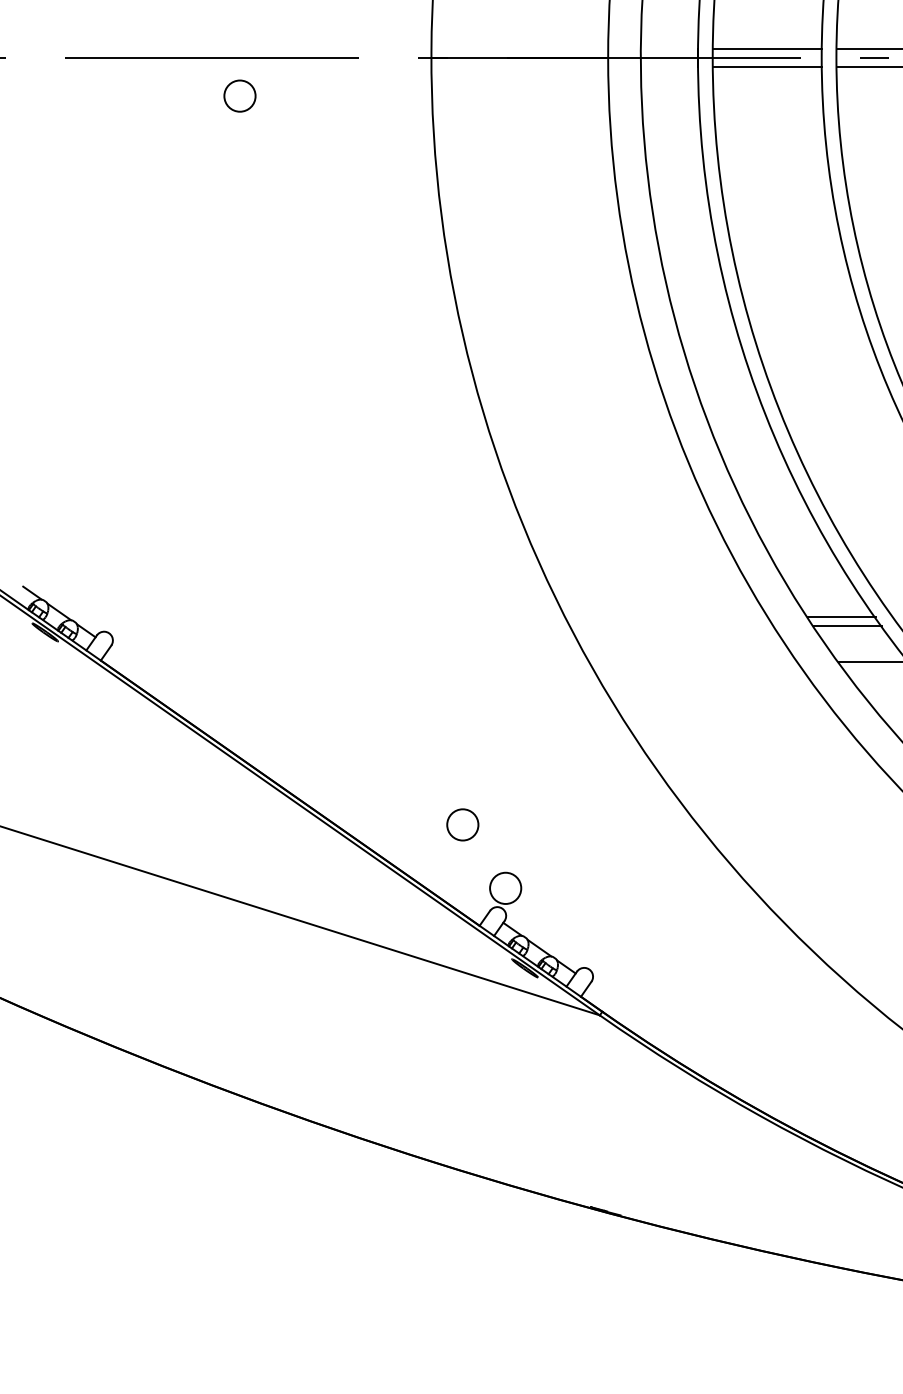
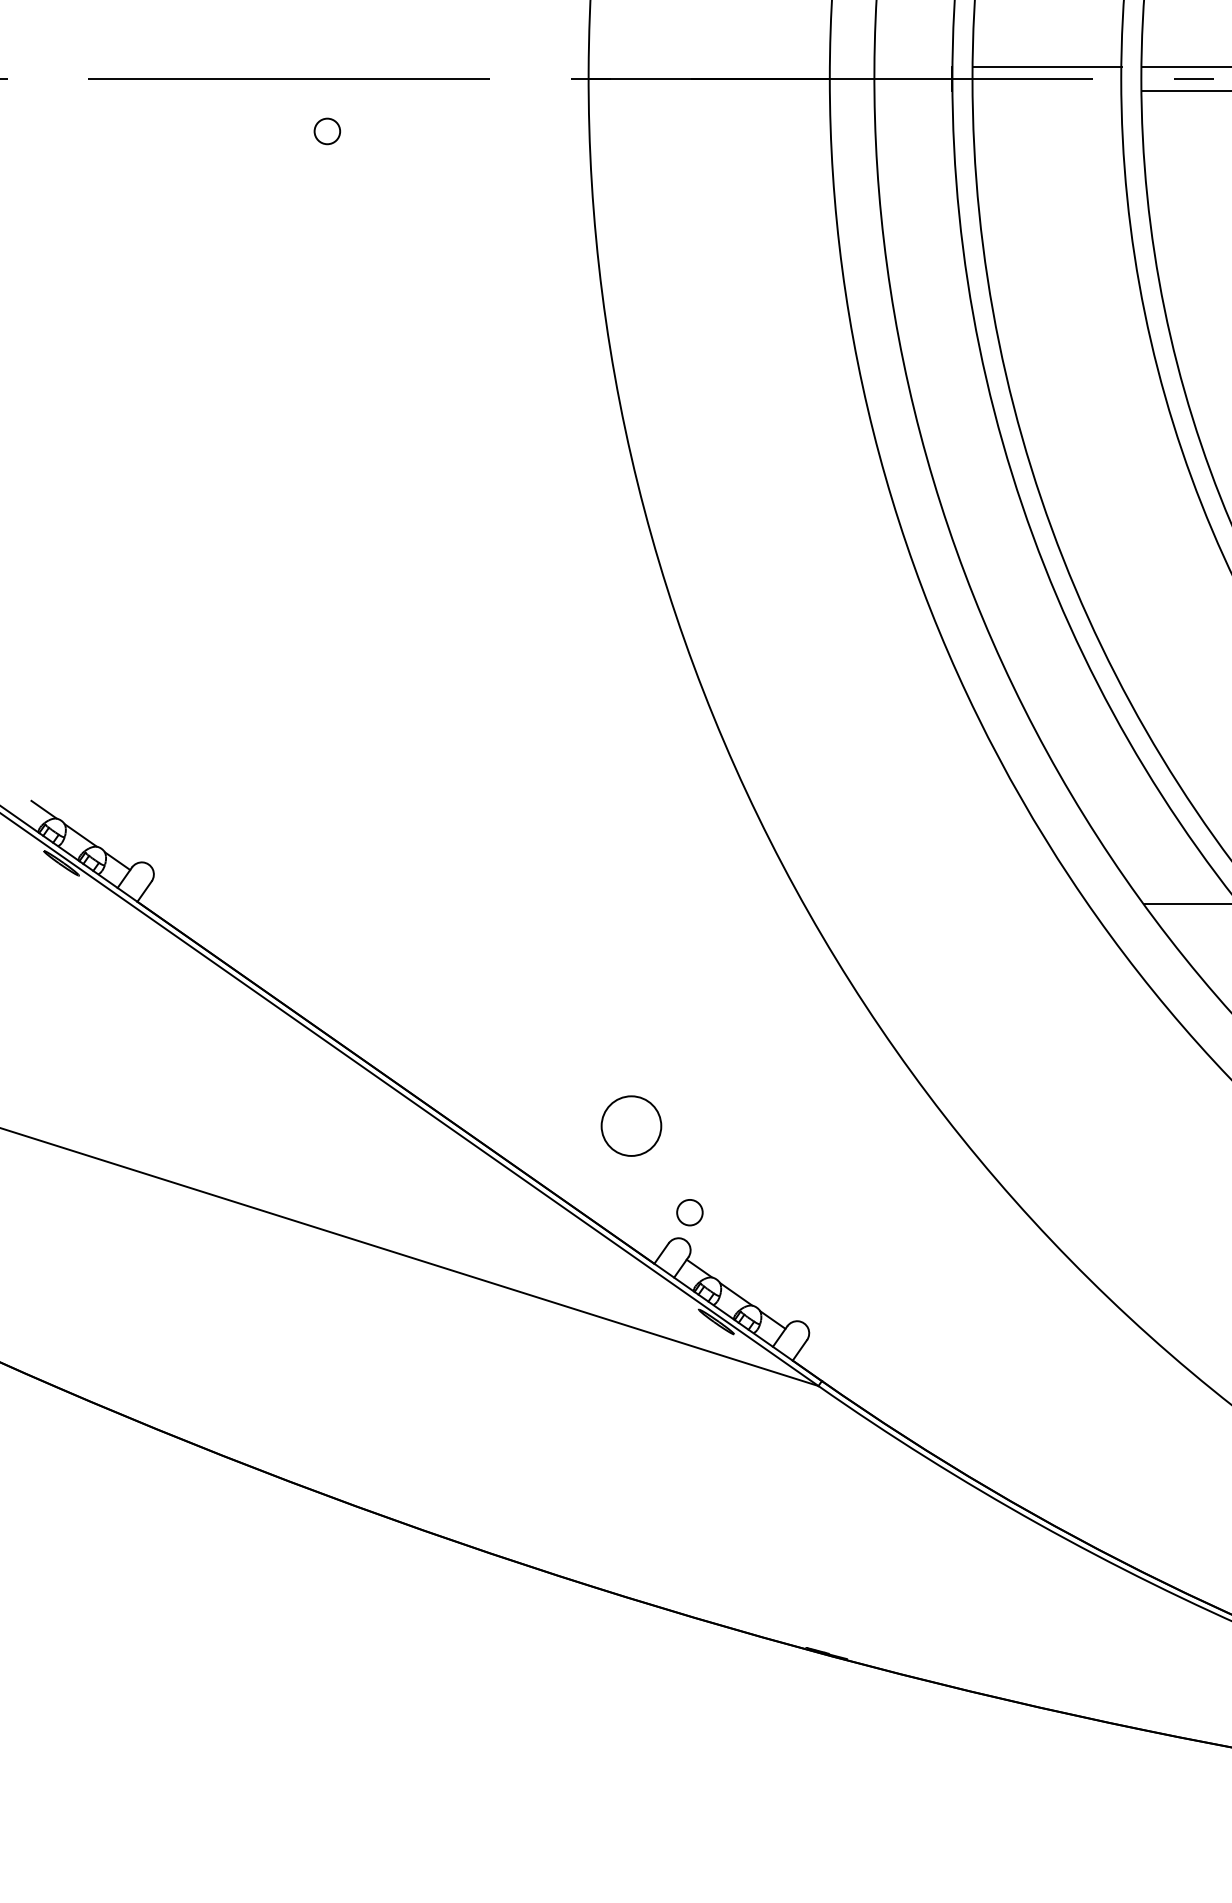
line: (767, 66) -> (1047, 91), removed
circle: (240, 96) -> (327, 131), size x0.6
line: (841, 617) -> (1148, 842), removed
line: (847, 626) -> (1156, 855), removed
circle: (462, 824) -> (631, 1125), size x1.4
circle: (505, 888) -> (689, 1212), size x0.6

